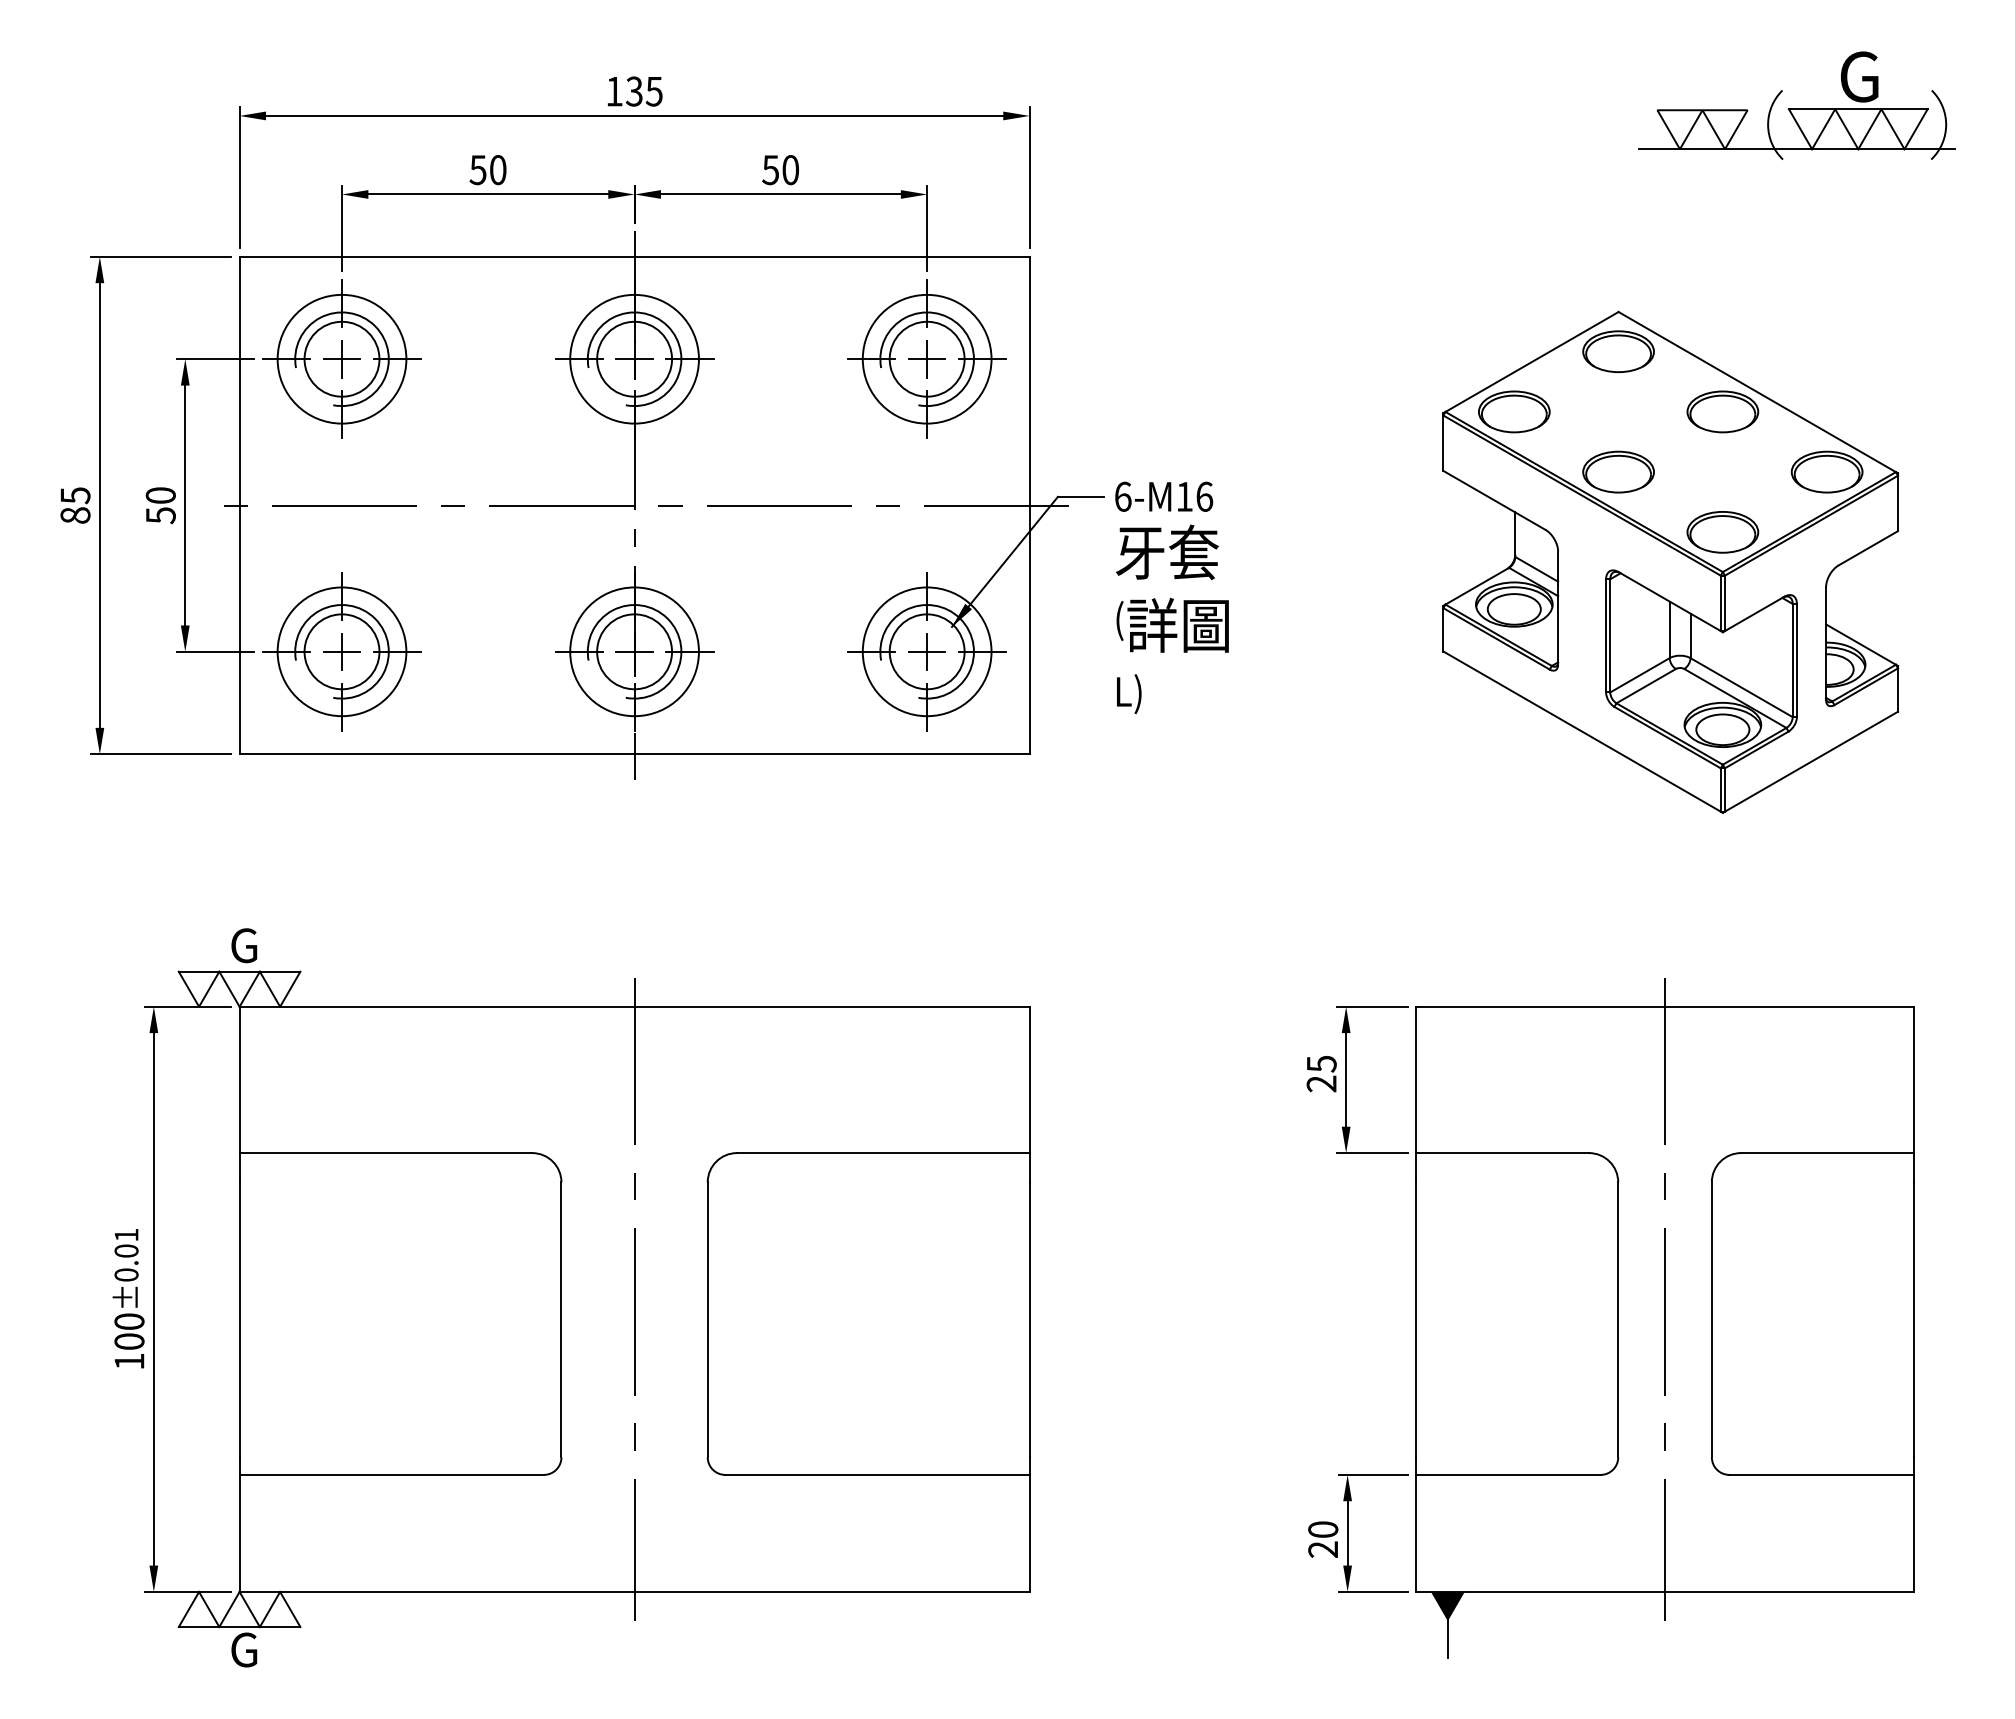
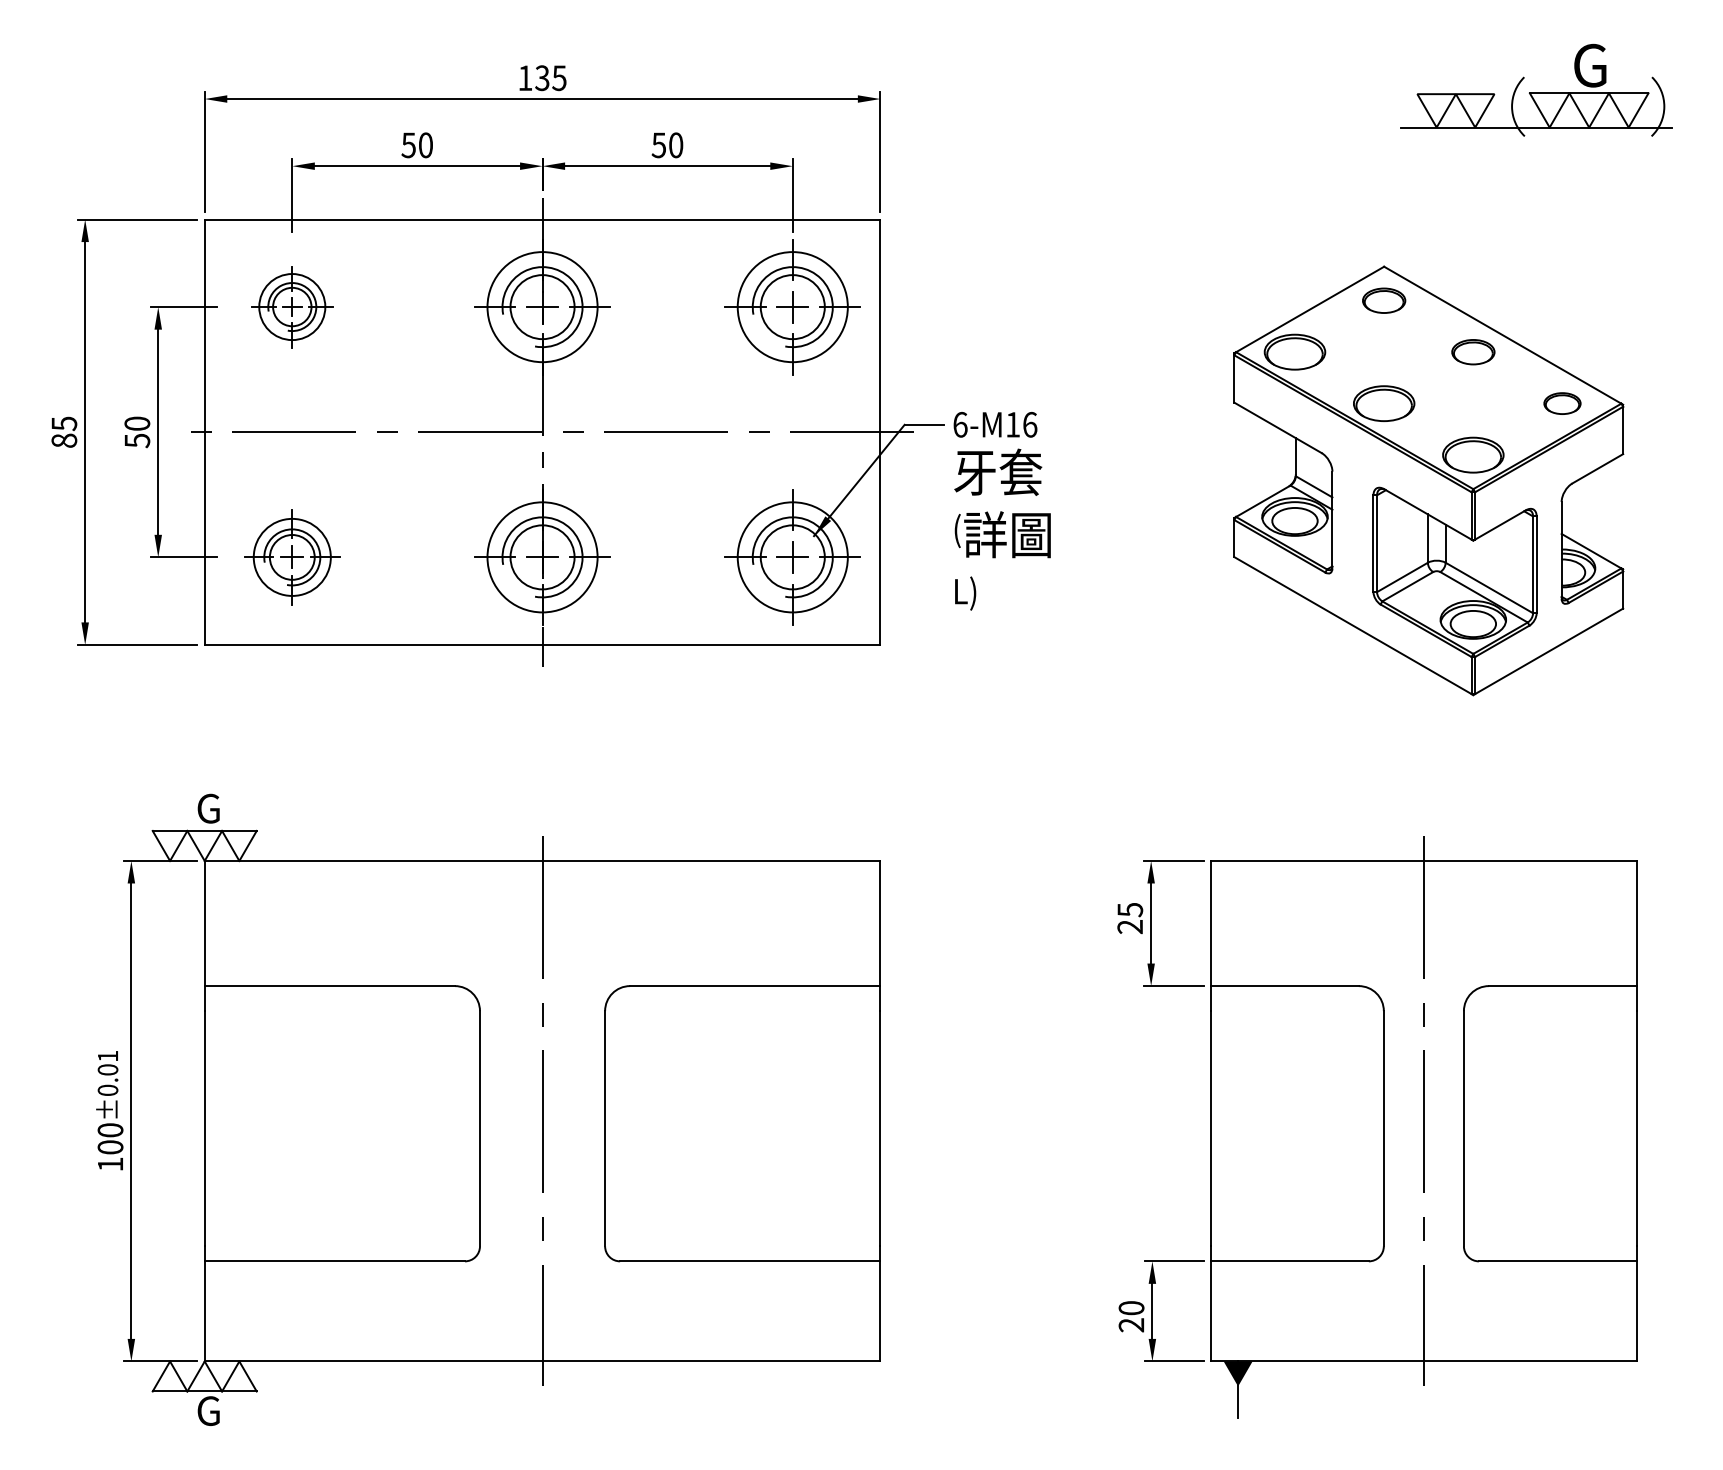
part: (1618, 351) -> (1384, 300), size x0.7
part: (341, 358) -> (291, 306), size x0.6
part: (1722, 411) -> (1473, 351), size x0.7
part: (1826, 471) -> (1561, 403), size x0.6
part: (341, 651) -> (291, 557), size x0.7

